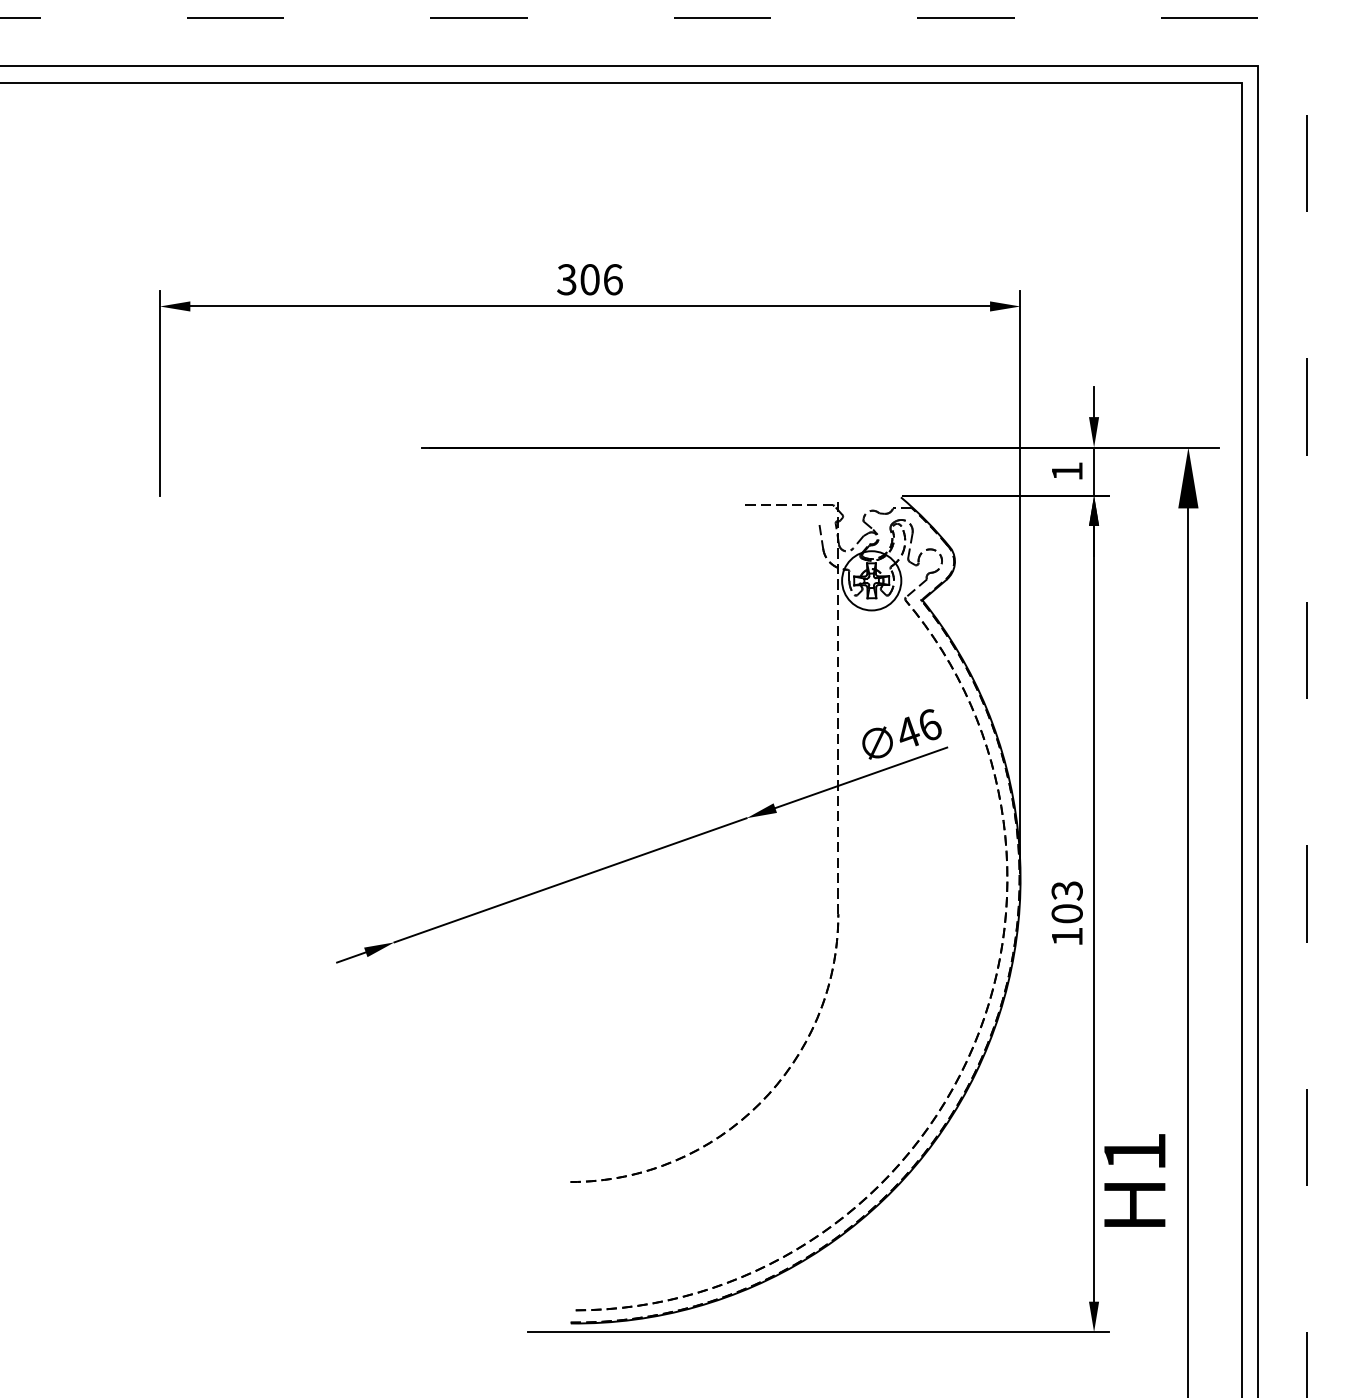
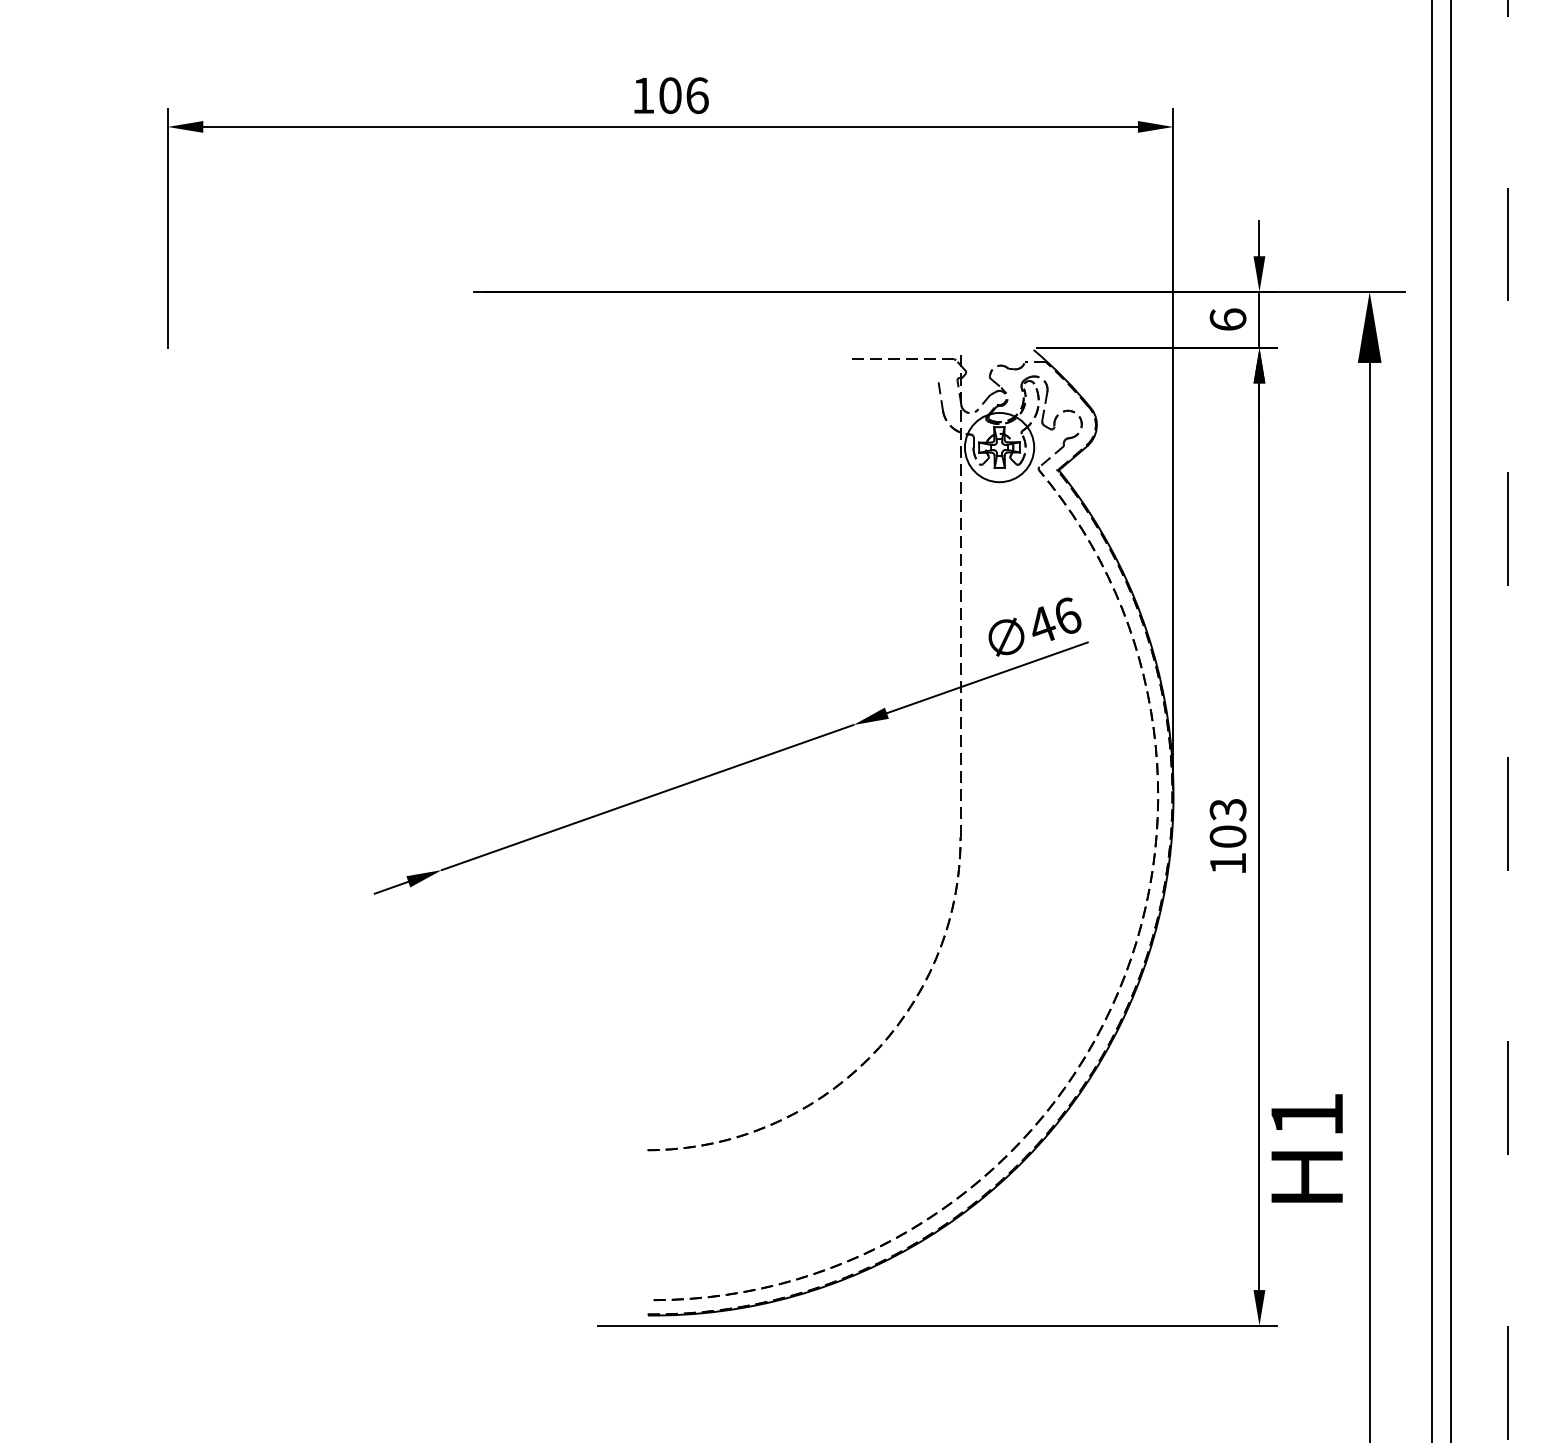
text: (566, 279) -> (642, 95), 306 -> 106
text: (1066, 470) -> (1227, 318), 1 -> 6

